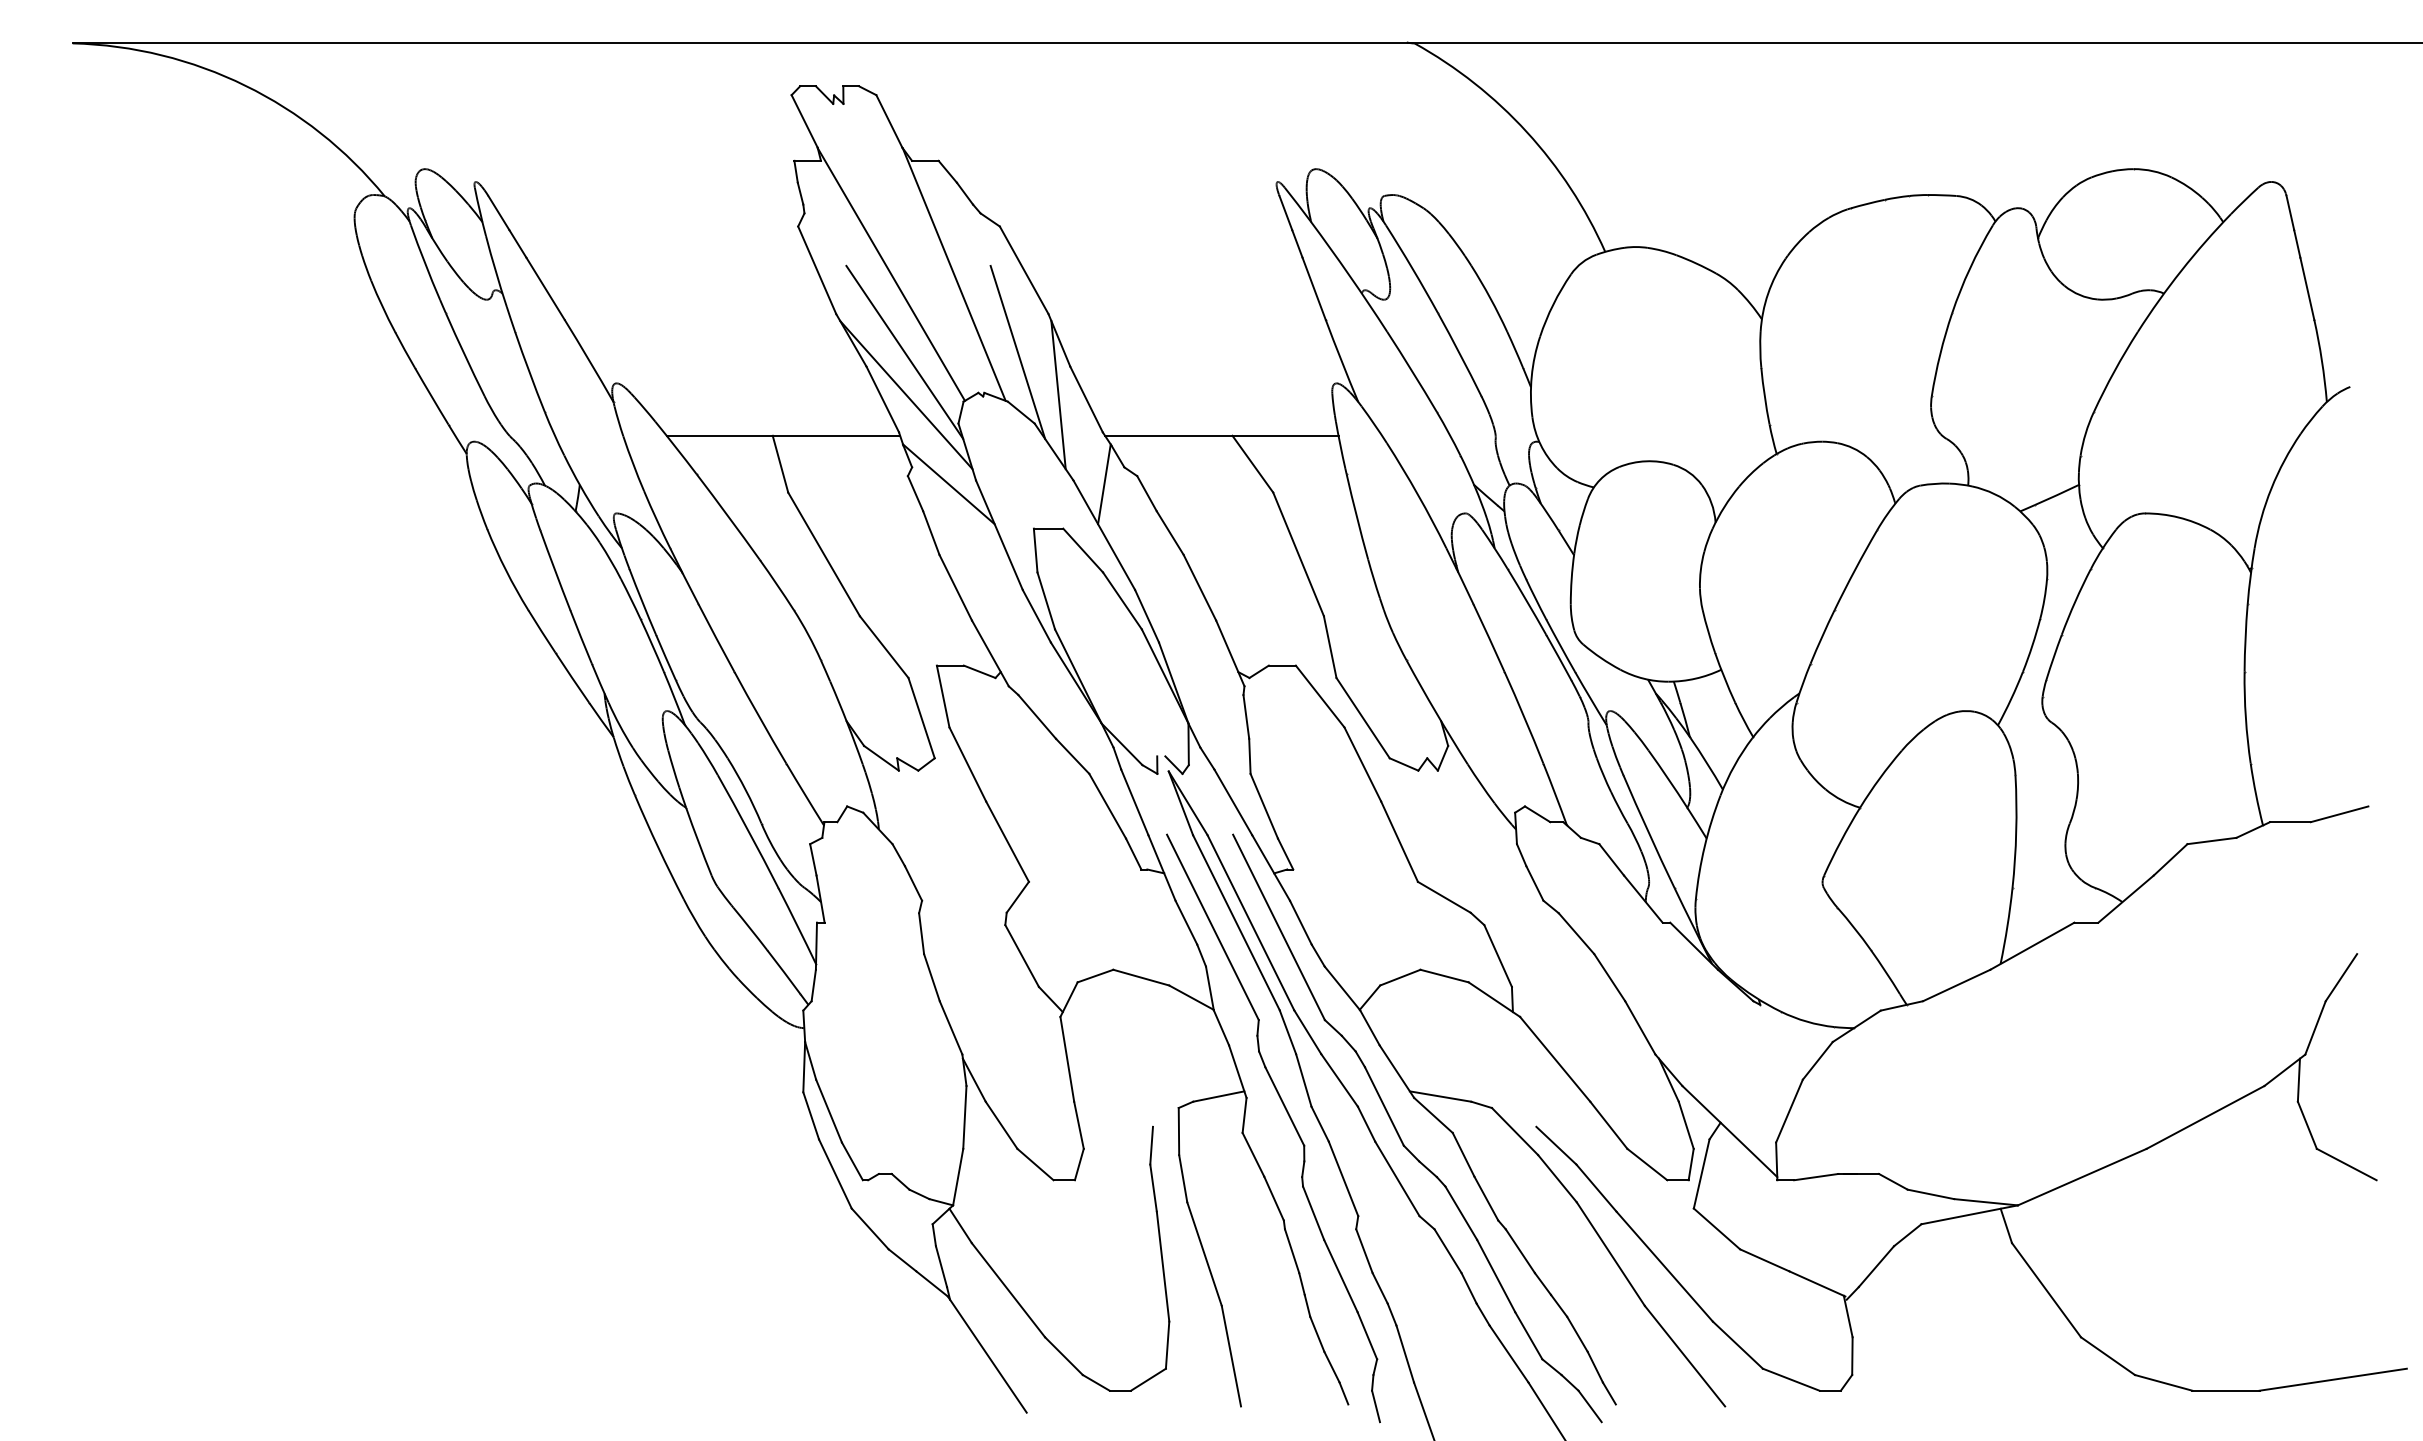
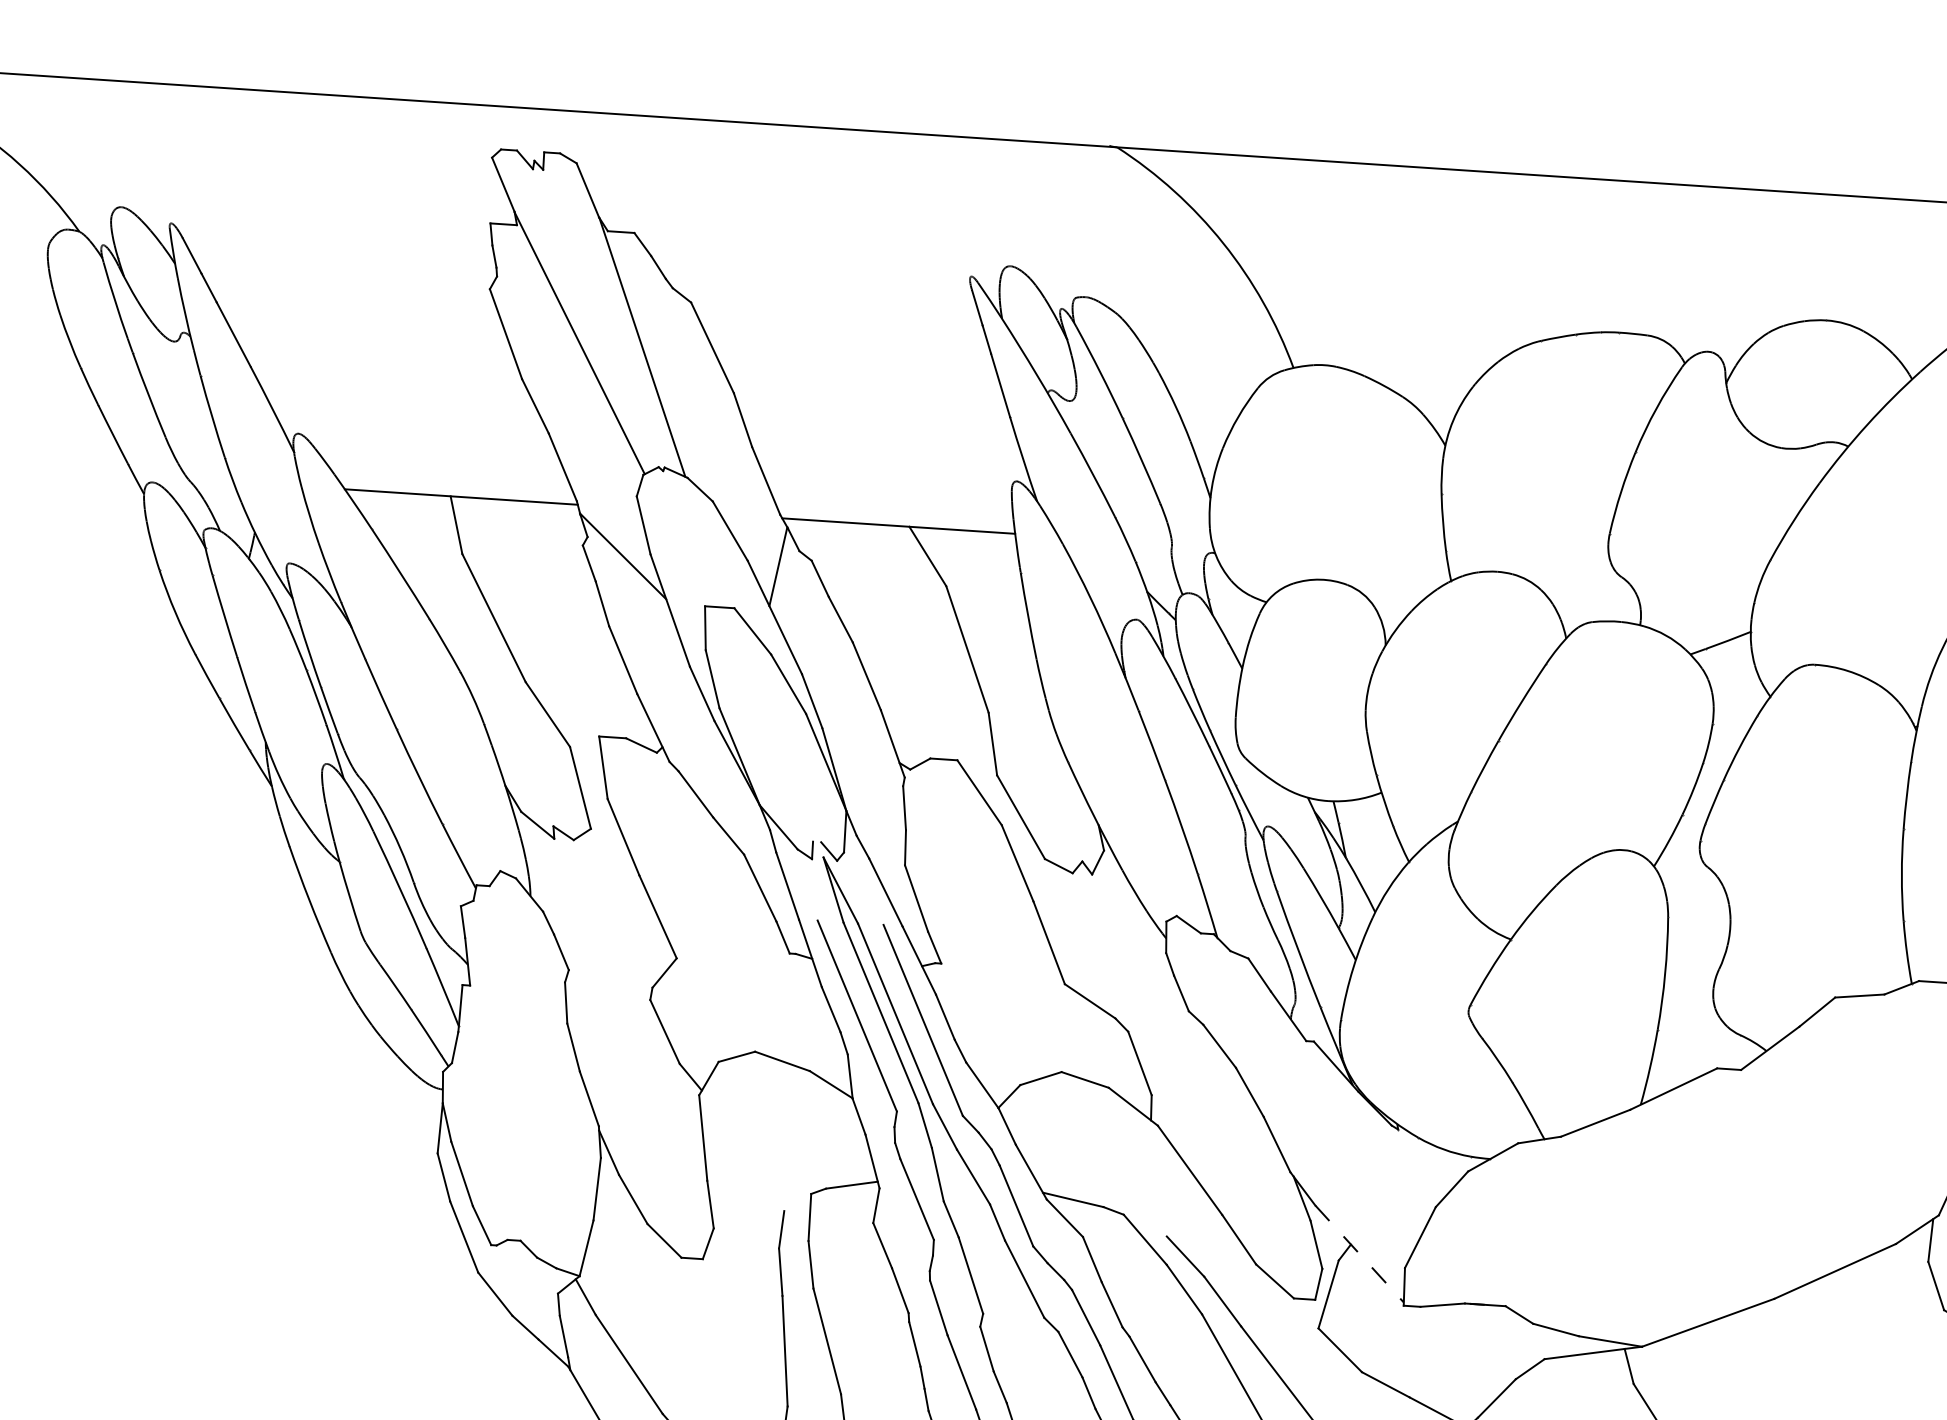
line: (904, 351) -> (587, 420), removed
line: (1017, 351) -> (700, 428), removed
line: (906, 394) -> (586, 463), removed
line: (1058, 394) -> (738, 474), removed
line: (1729, 1131) -> (1359, 1253), solid -> dashed

